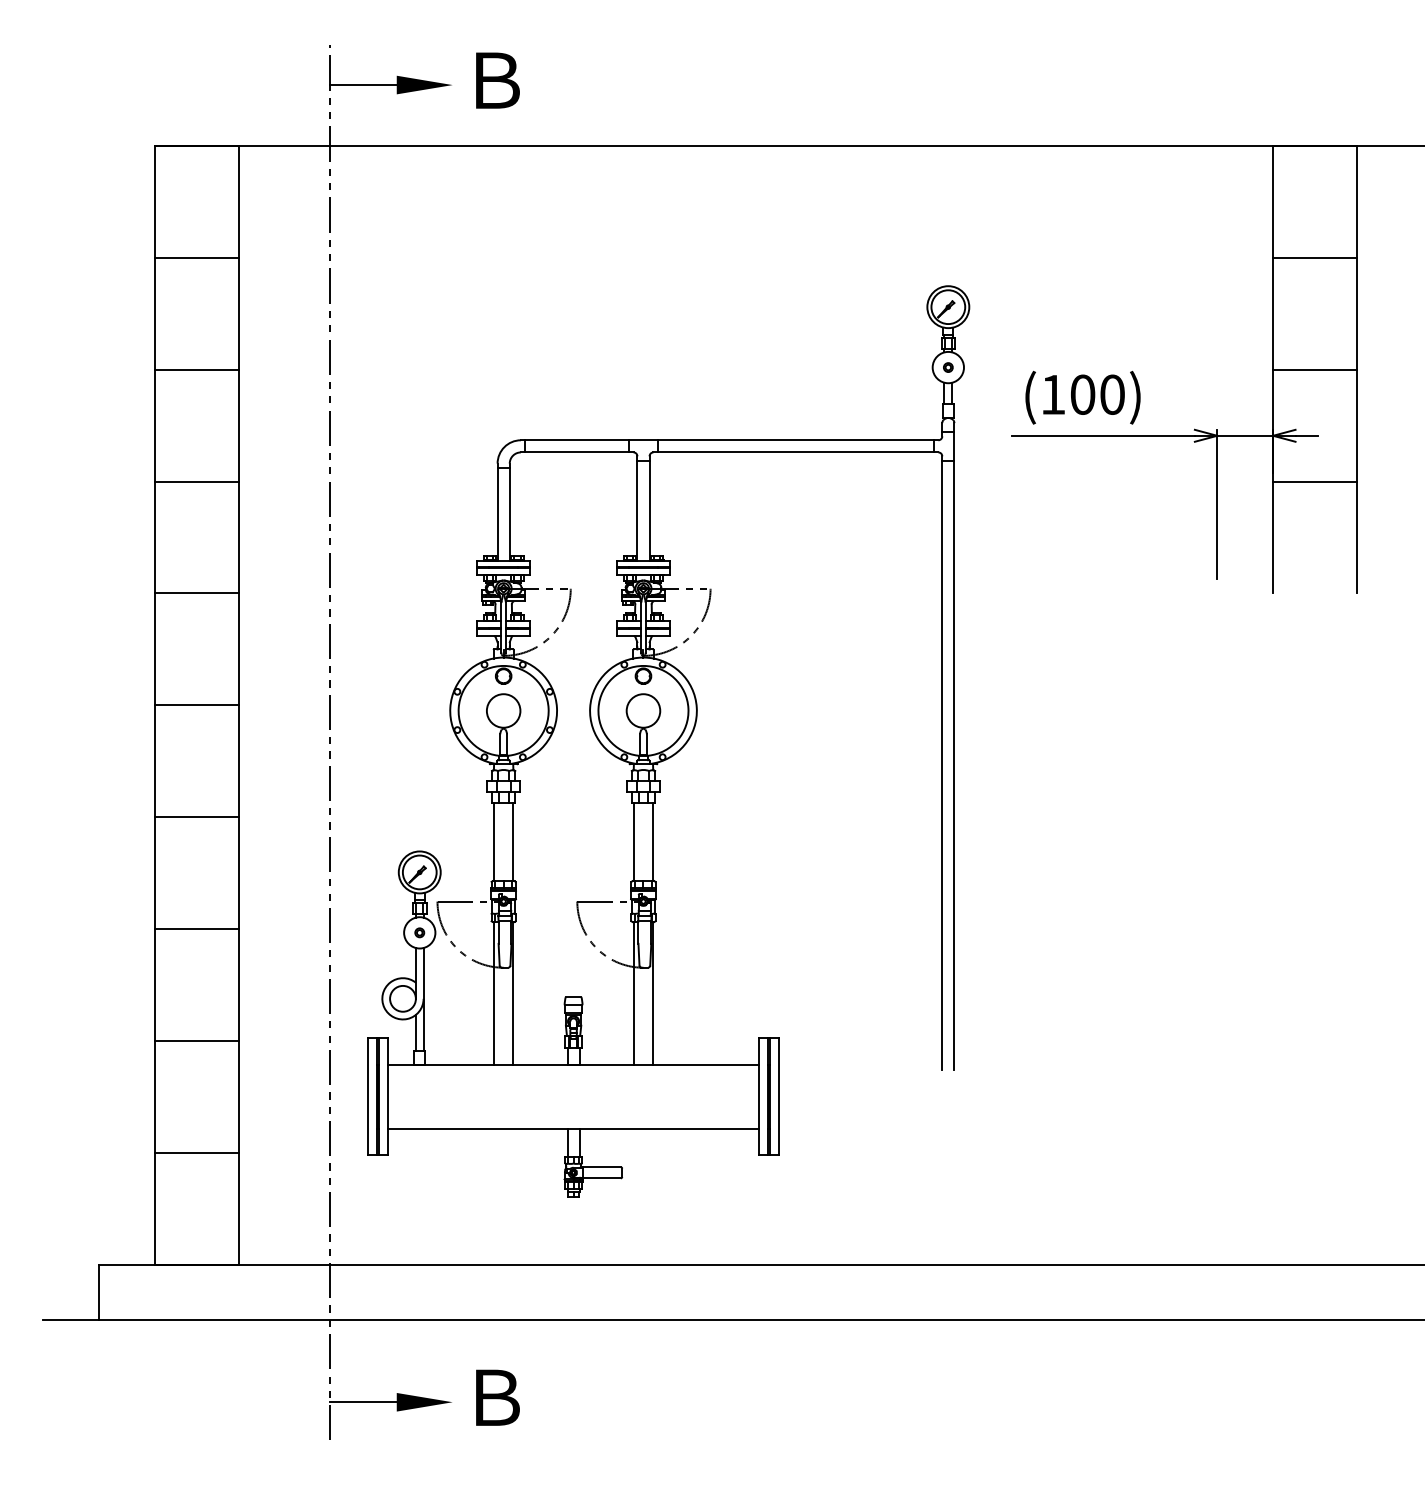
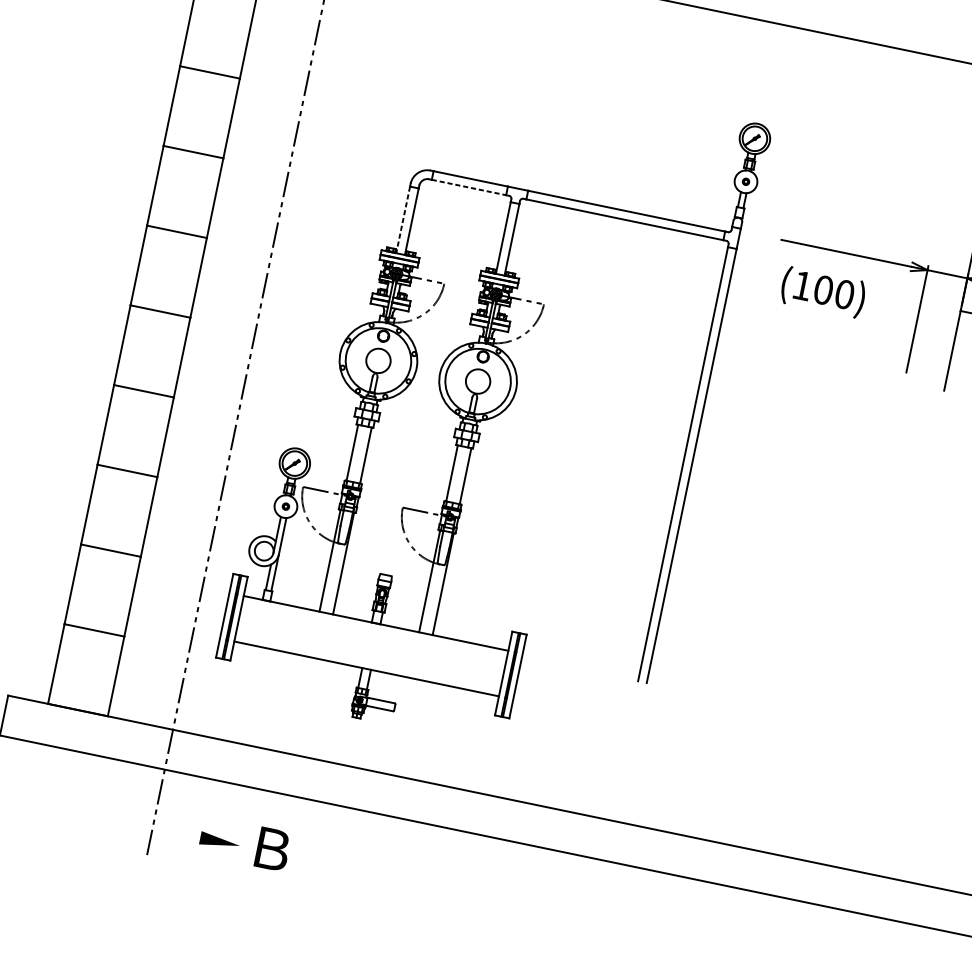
text: (1082, 397) -> (822, 292), moved
line: (577, 452) -> (469, 187), solid -> dashed
line: (497, 514) -> (403, 220), solid -> dashed
line: (363, 1402) -> (176, 833), removed

